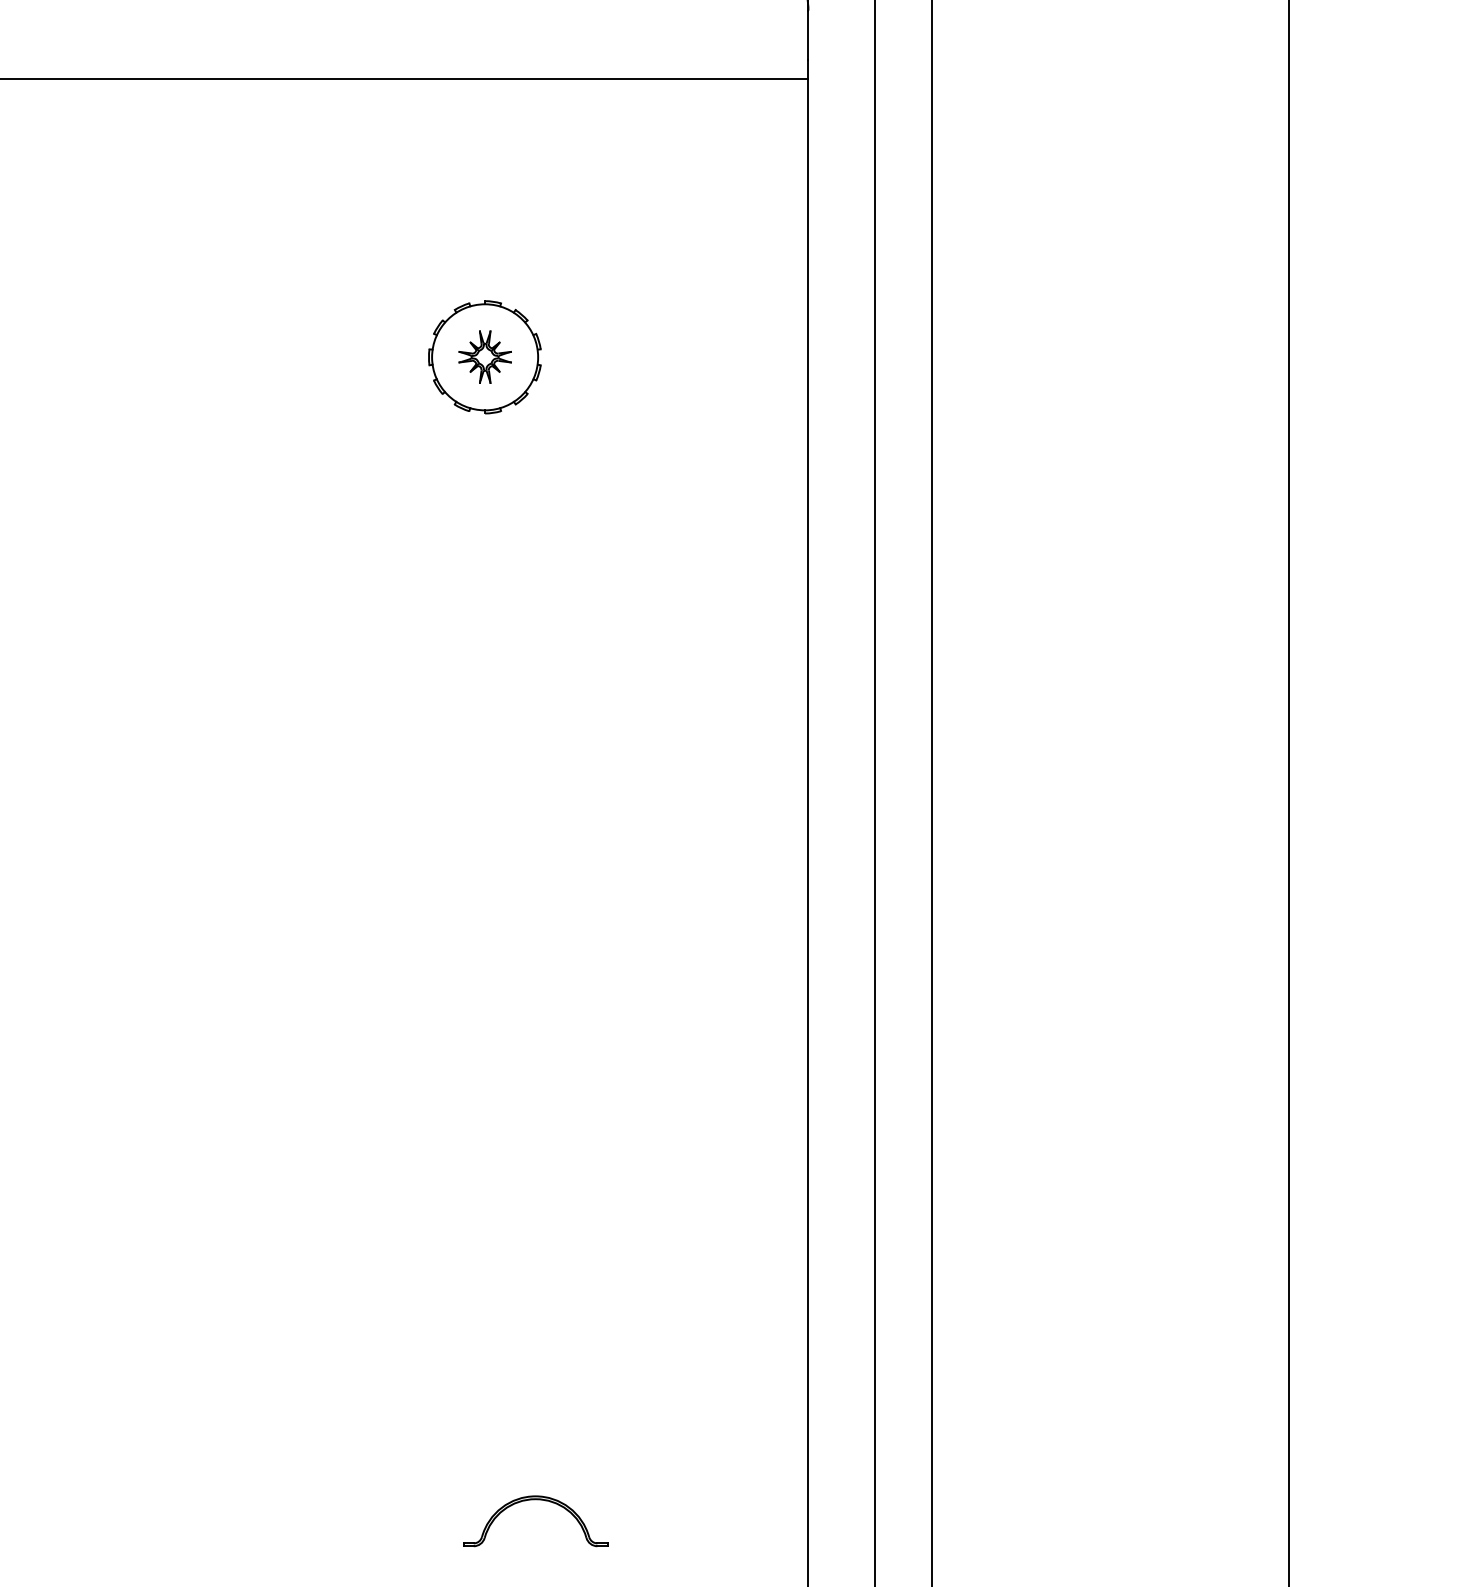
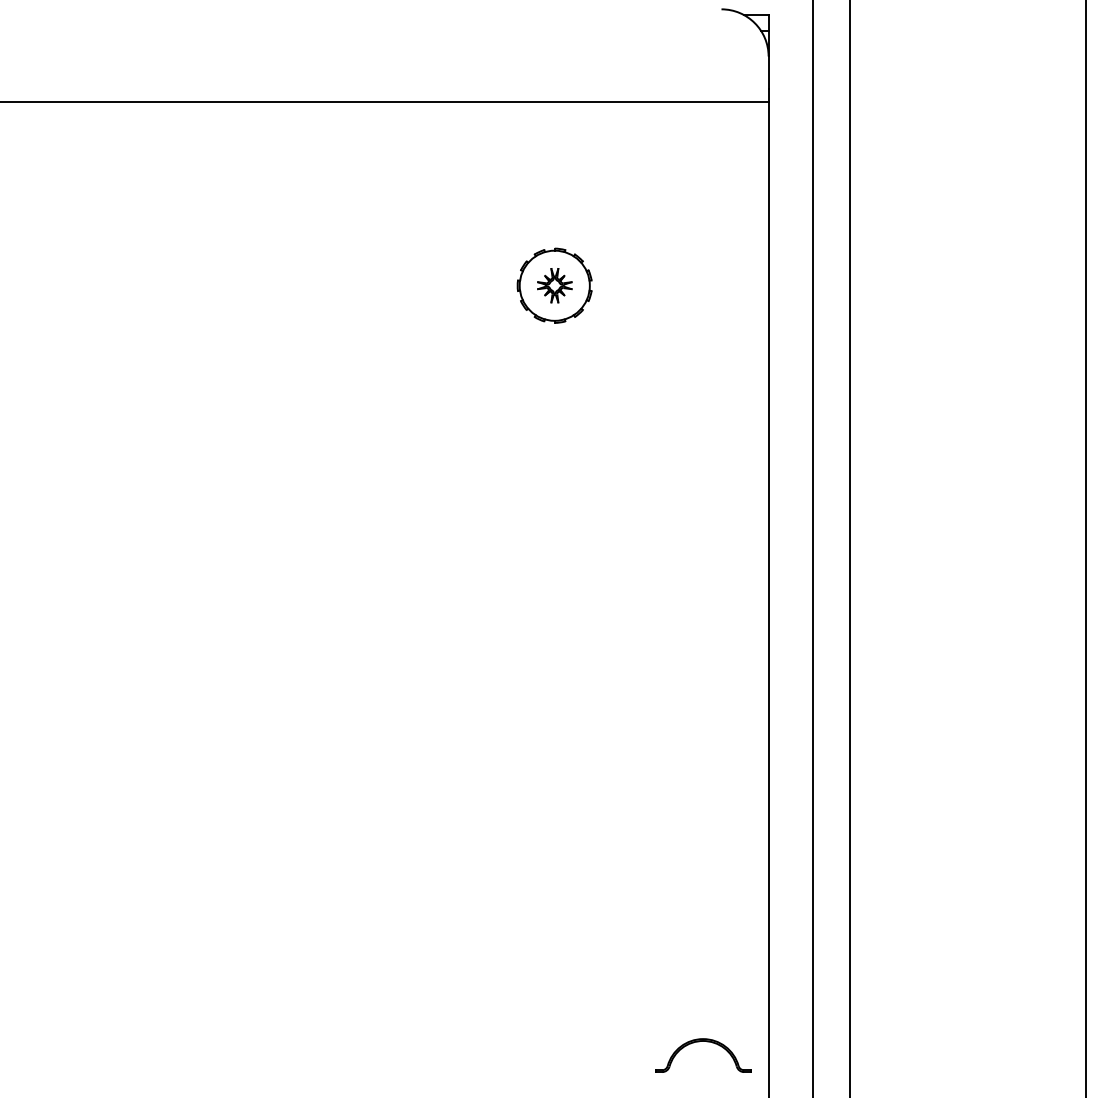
part: (530, 1501) -> (699, 1042), moved

